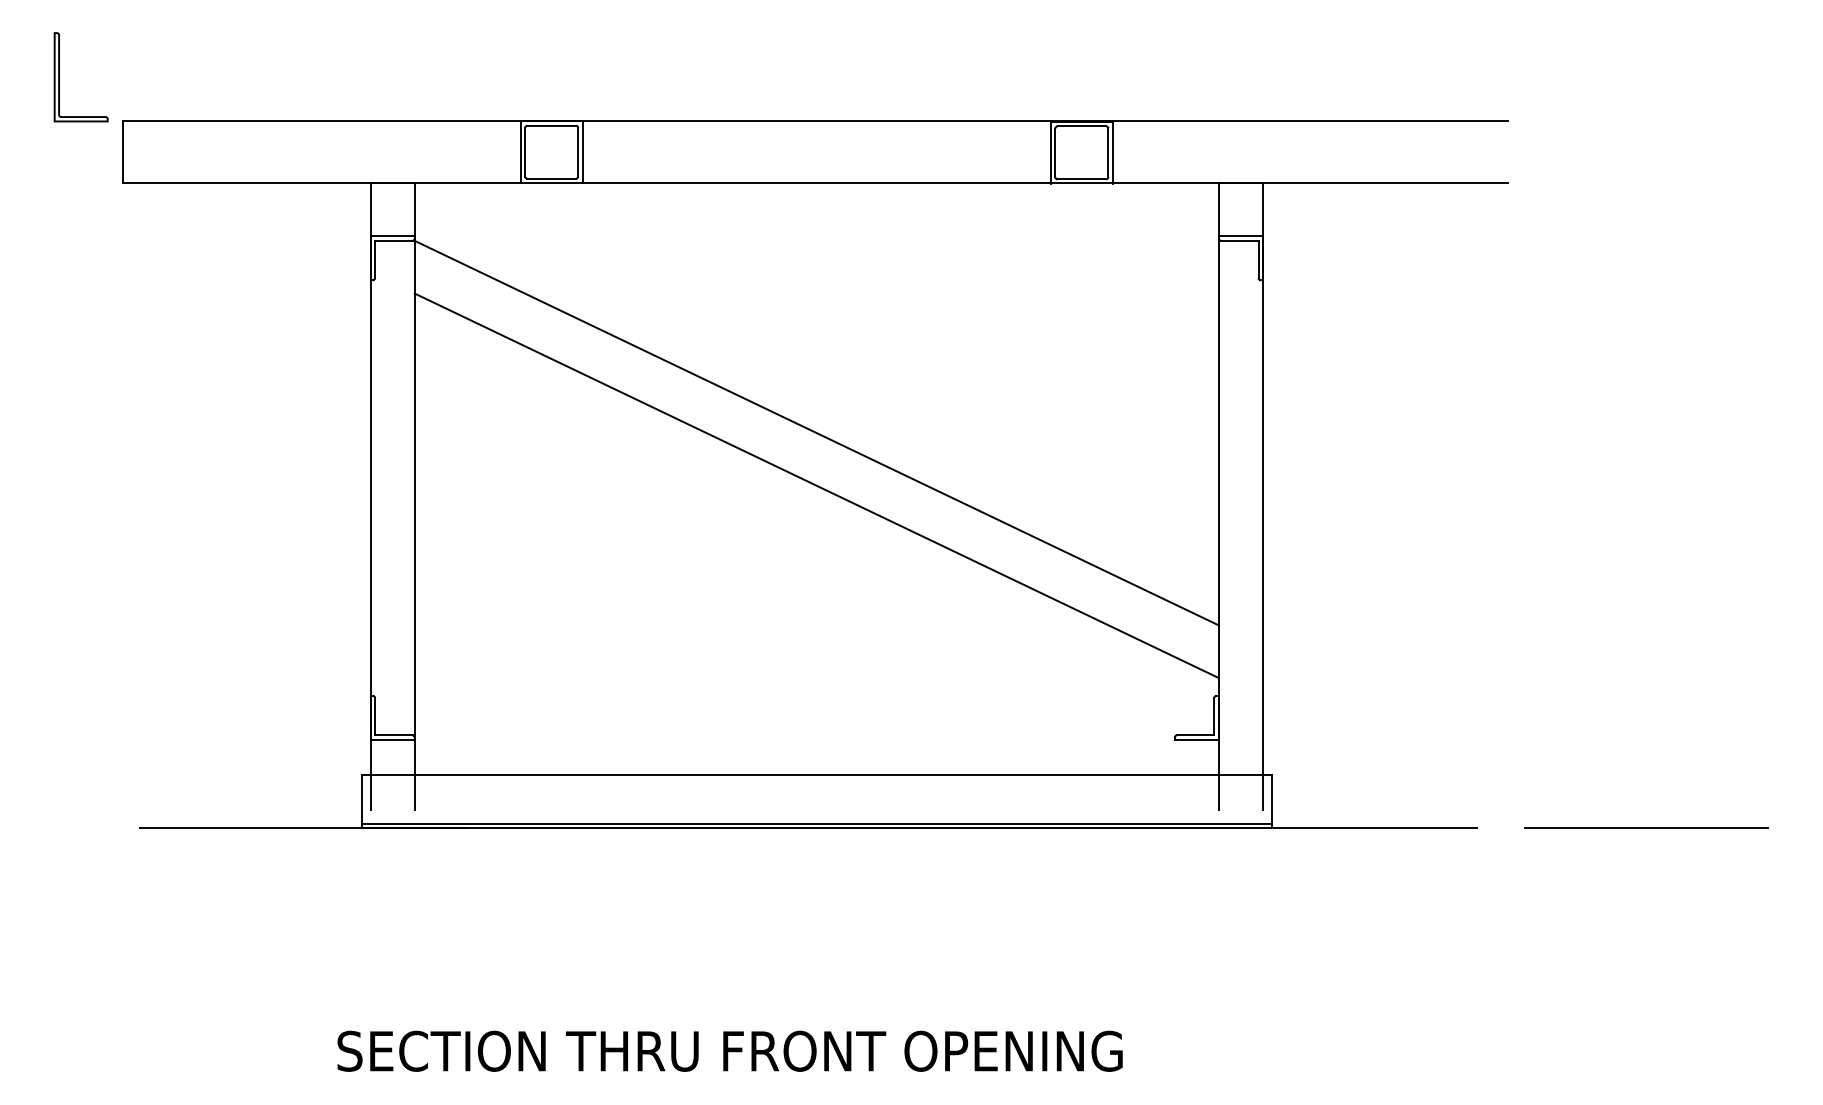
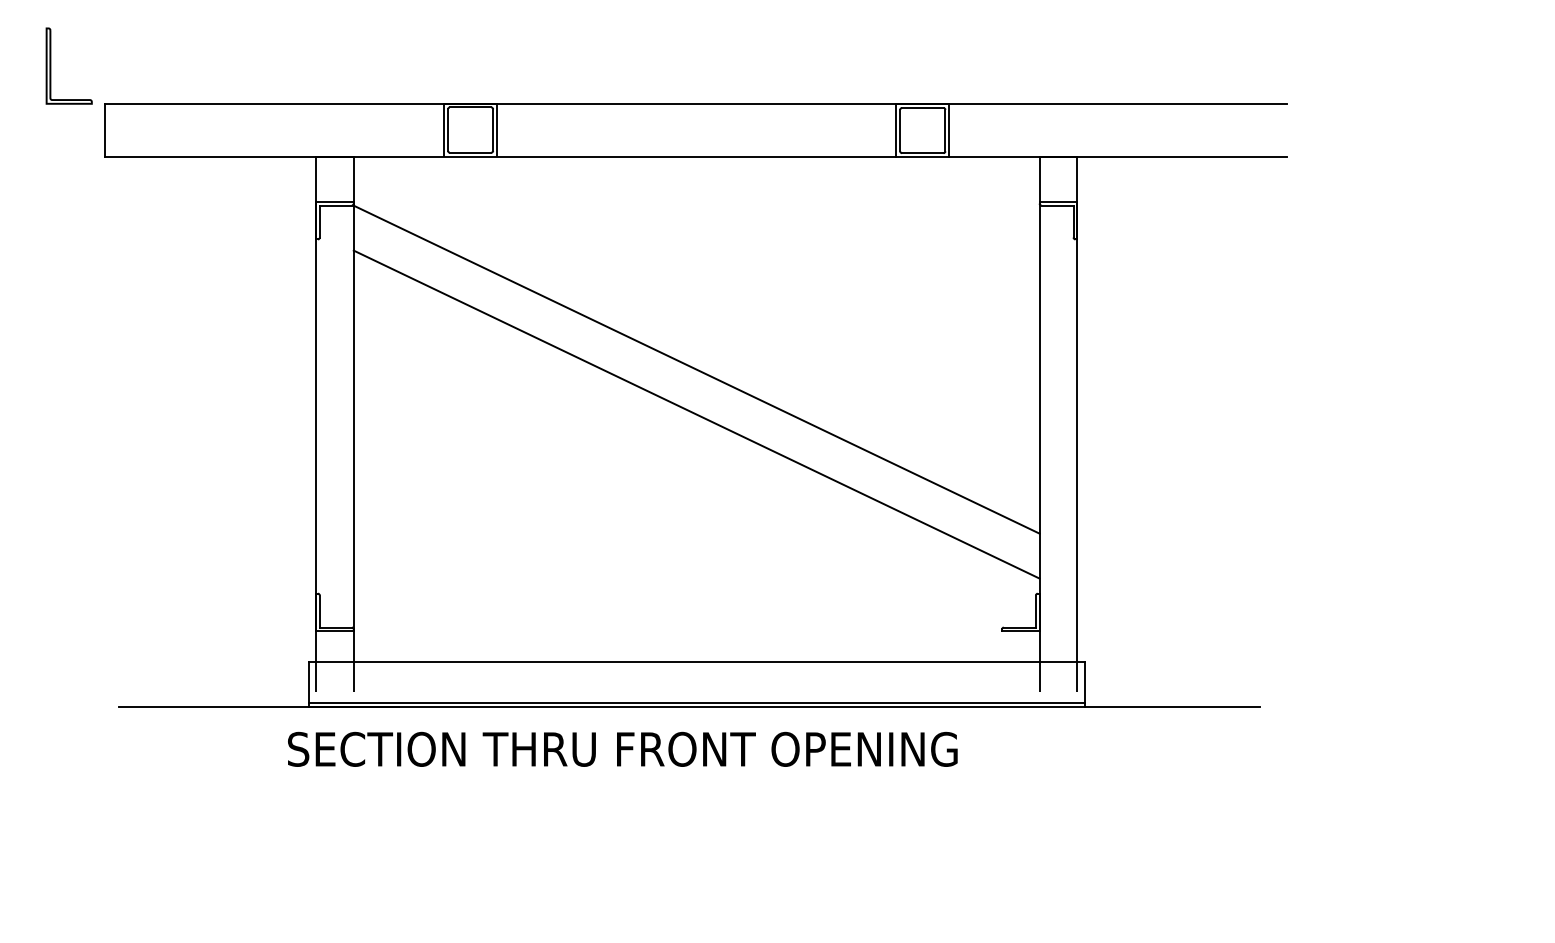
line: (1646, 828) -> (1404, 706), removed
text: (729, 1050) -> (622, 748), moved

